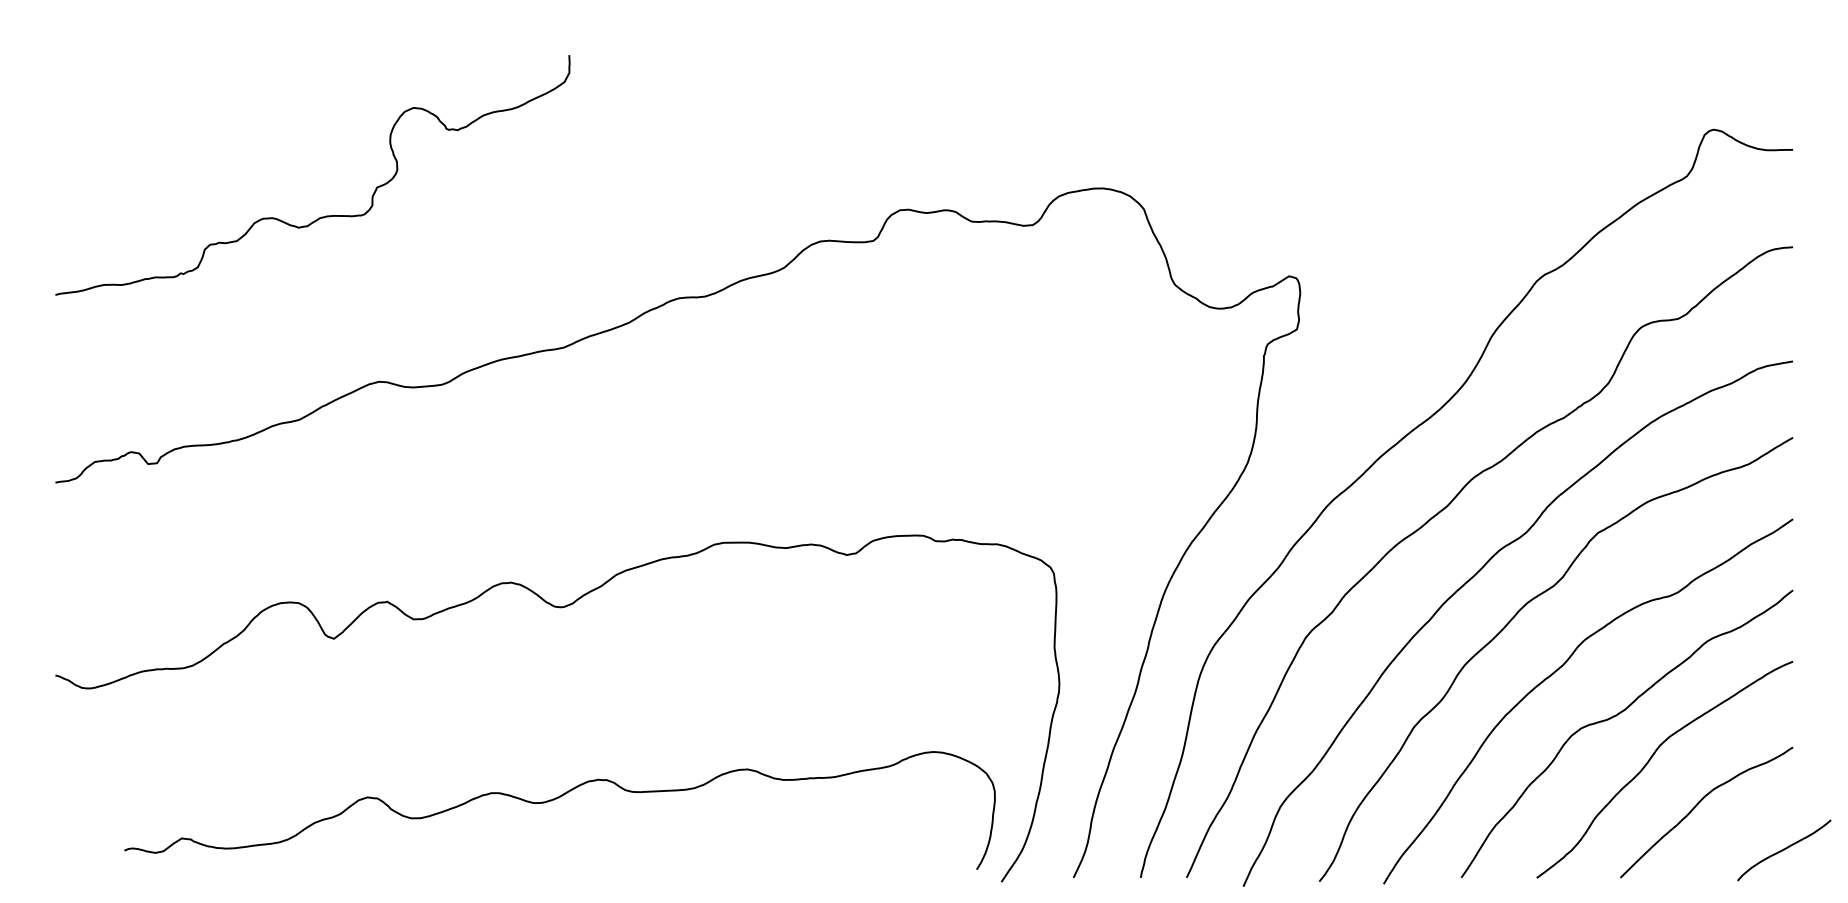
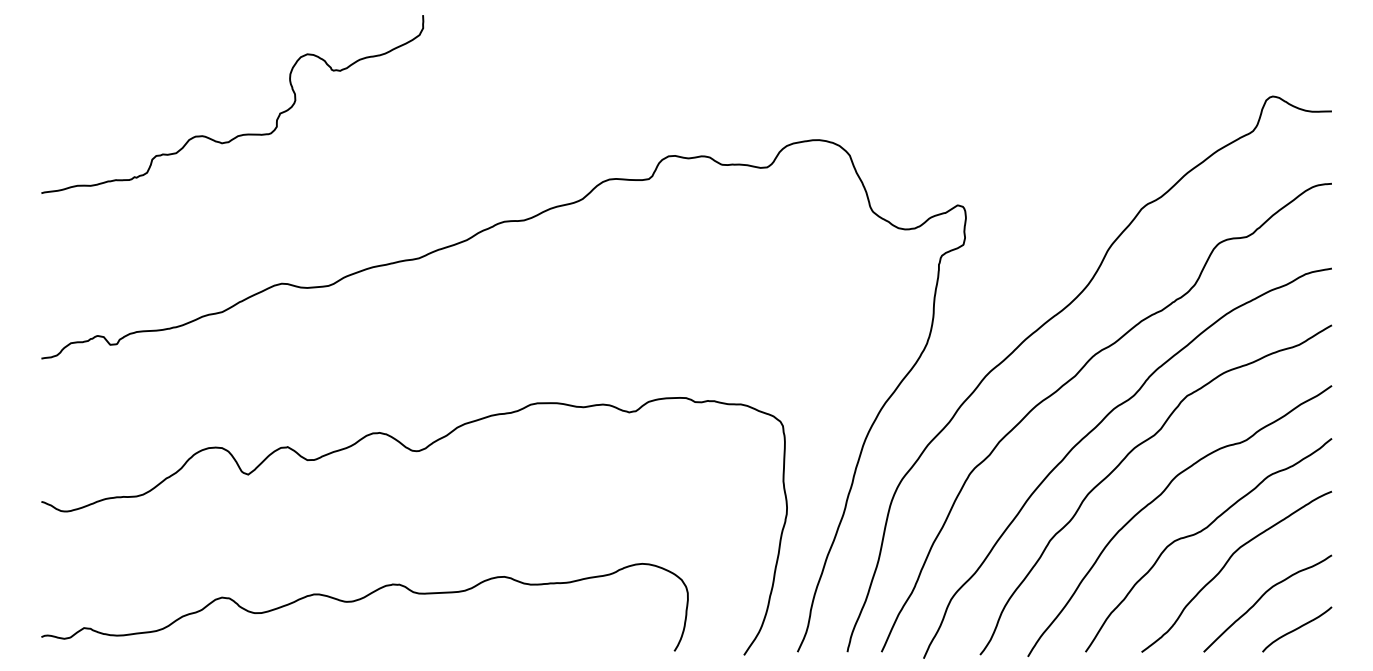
curve: (321, 216) -> (239, 134), moved
curve: (554, 800) -> (360, 599), moved
curve: (1784, 850) -> (1297, 629), moved

